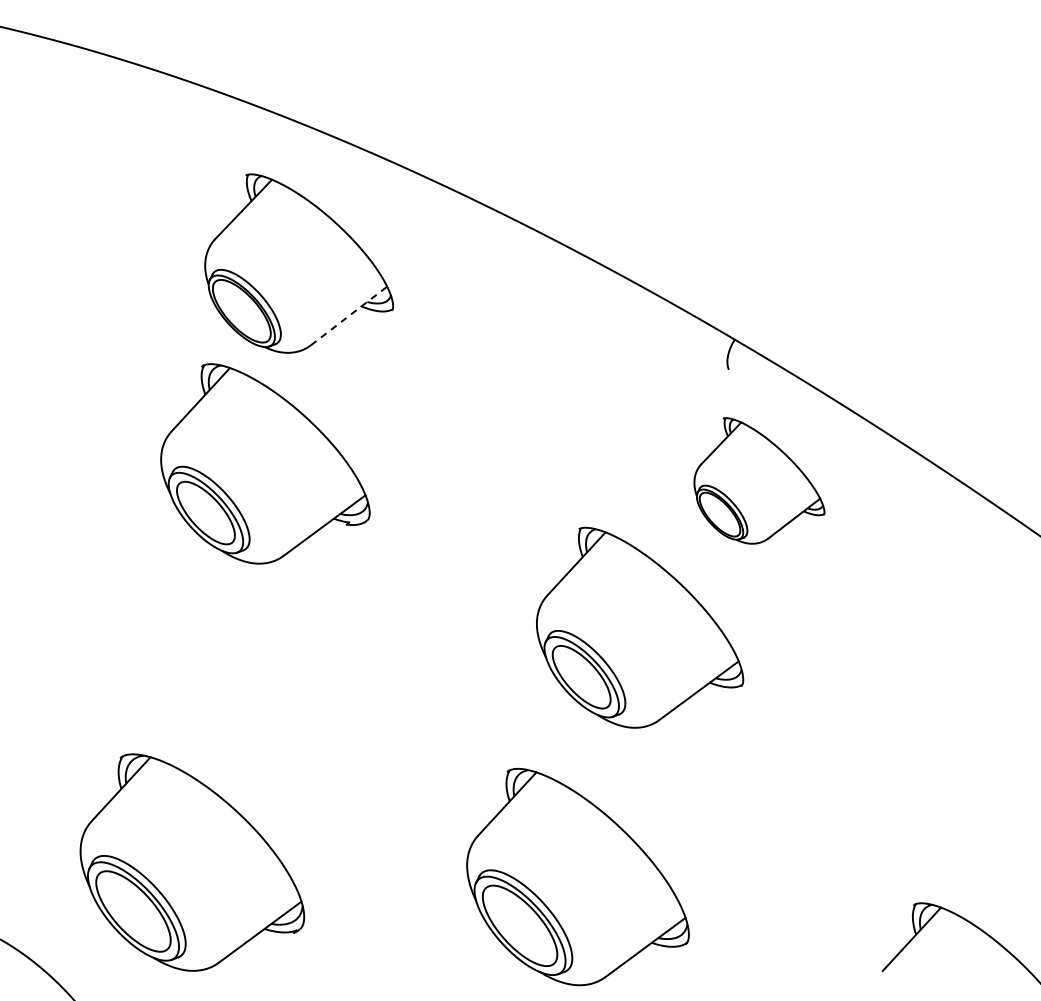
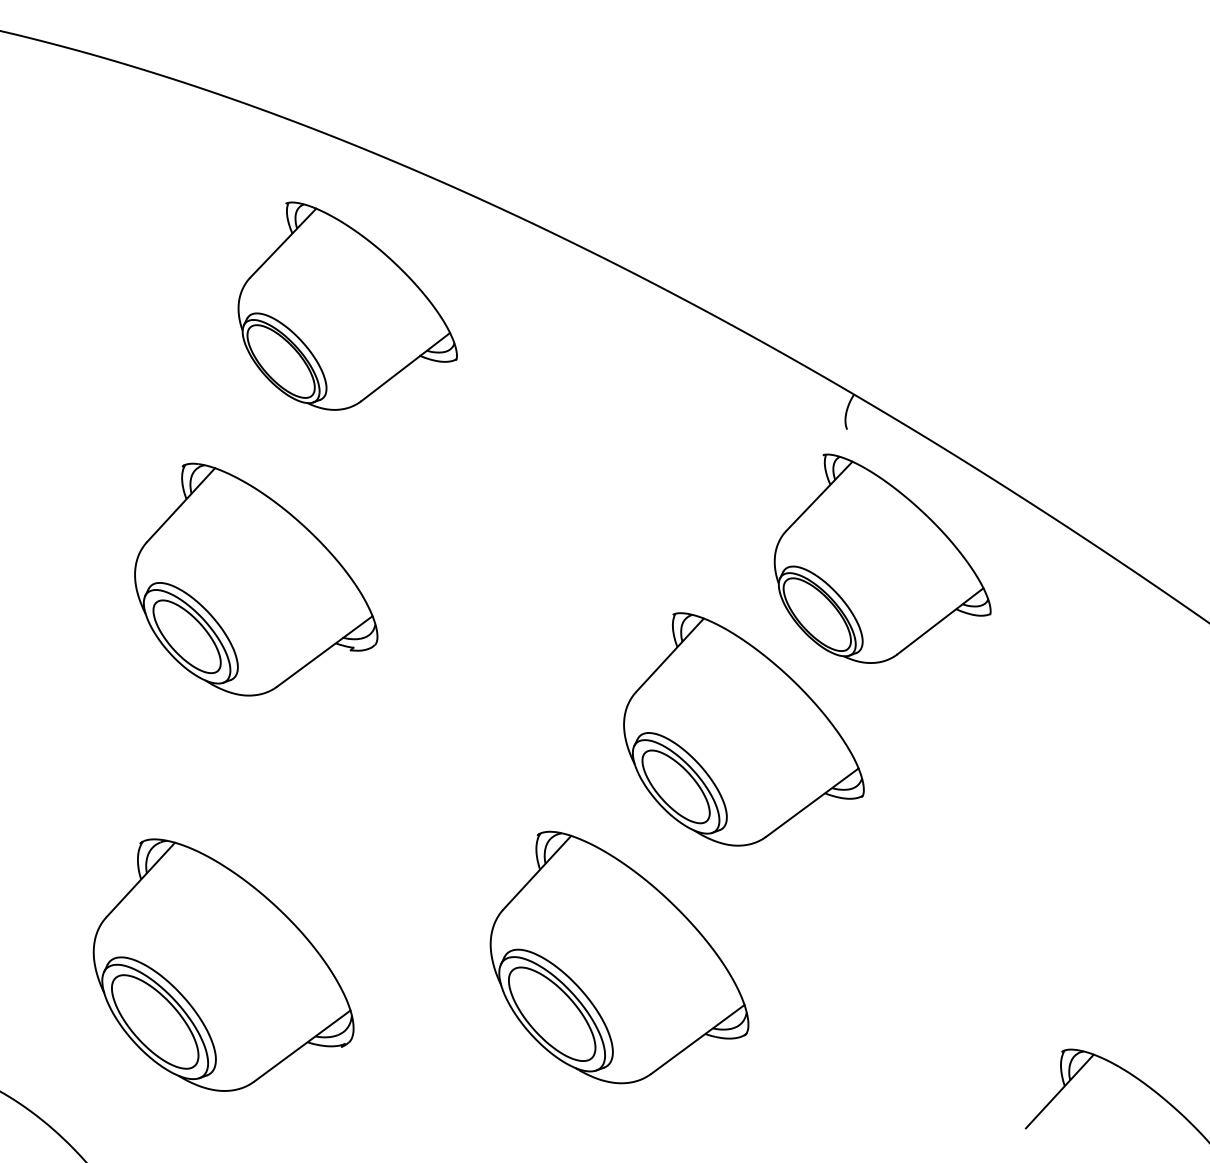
line: (349, 315) -> (406, 366), dashed -> solid
part: (265, 463) -> (256, 579), moved
part: (759, 480) -> (882, 558), size x1.43
part: (192, 862) -> (223, 965), moved
part: (577, 877) -> (618, 958), moved

